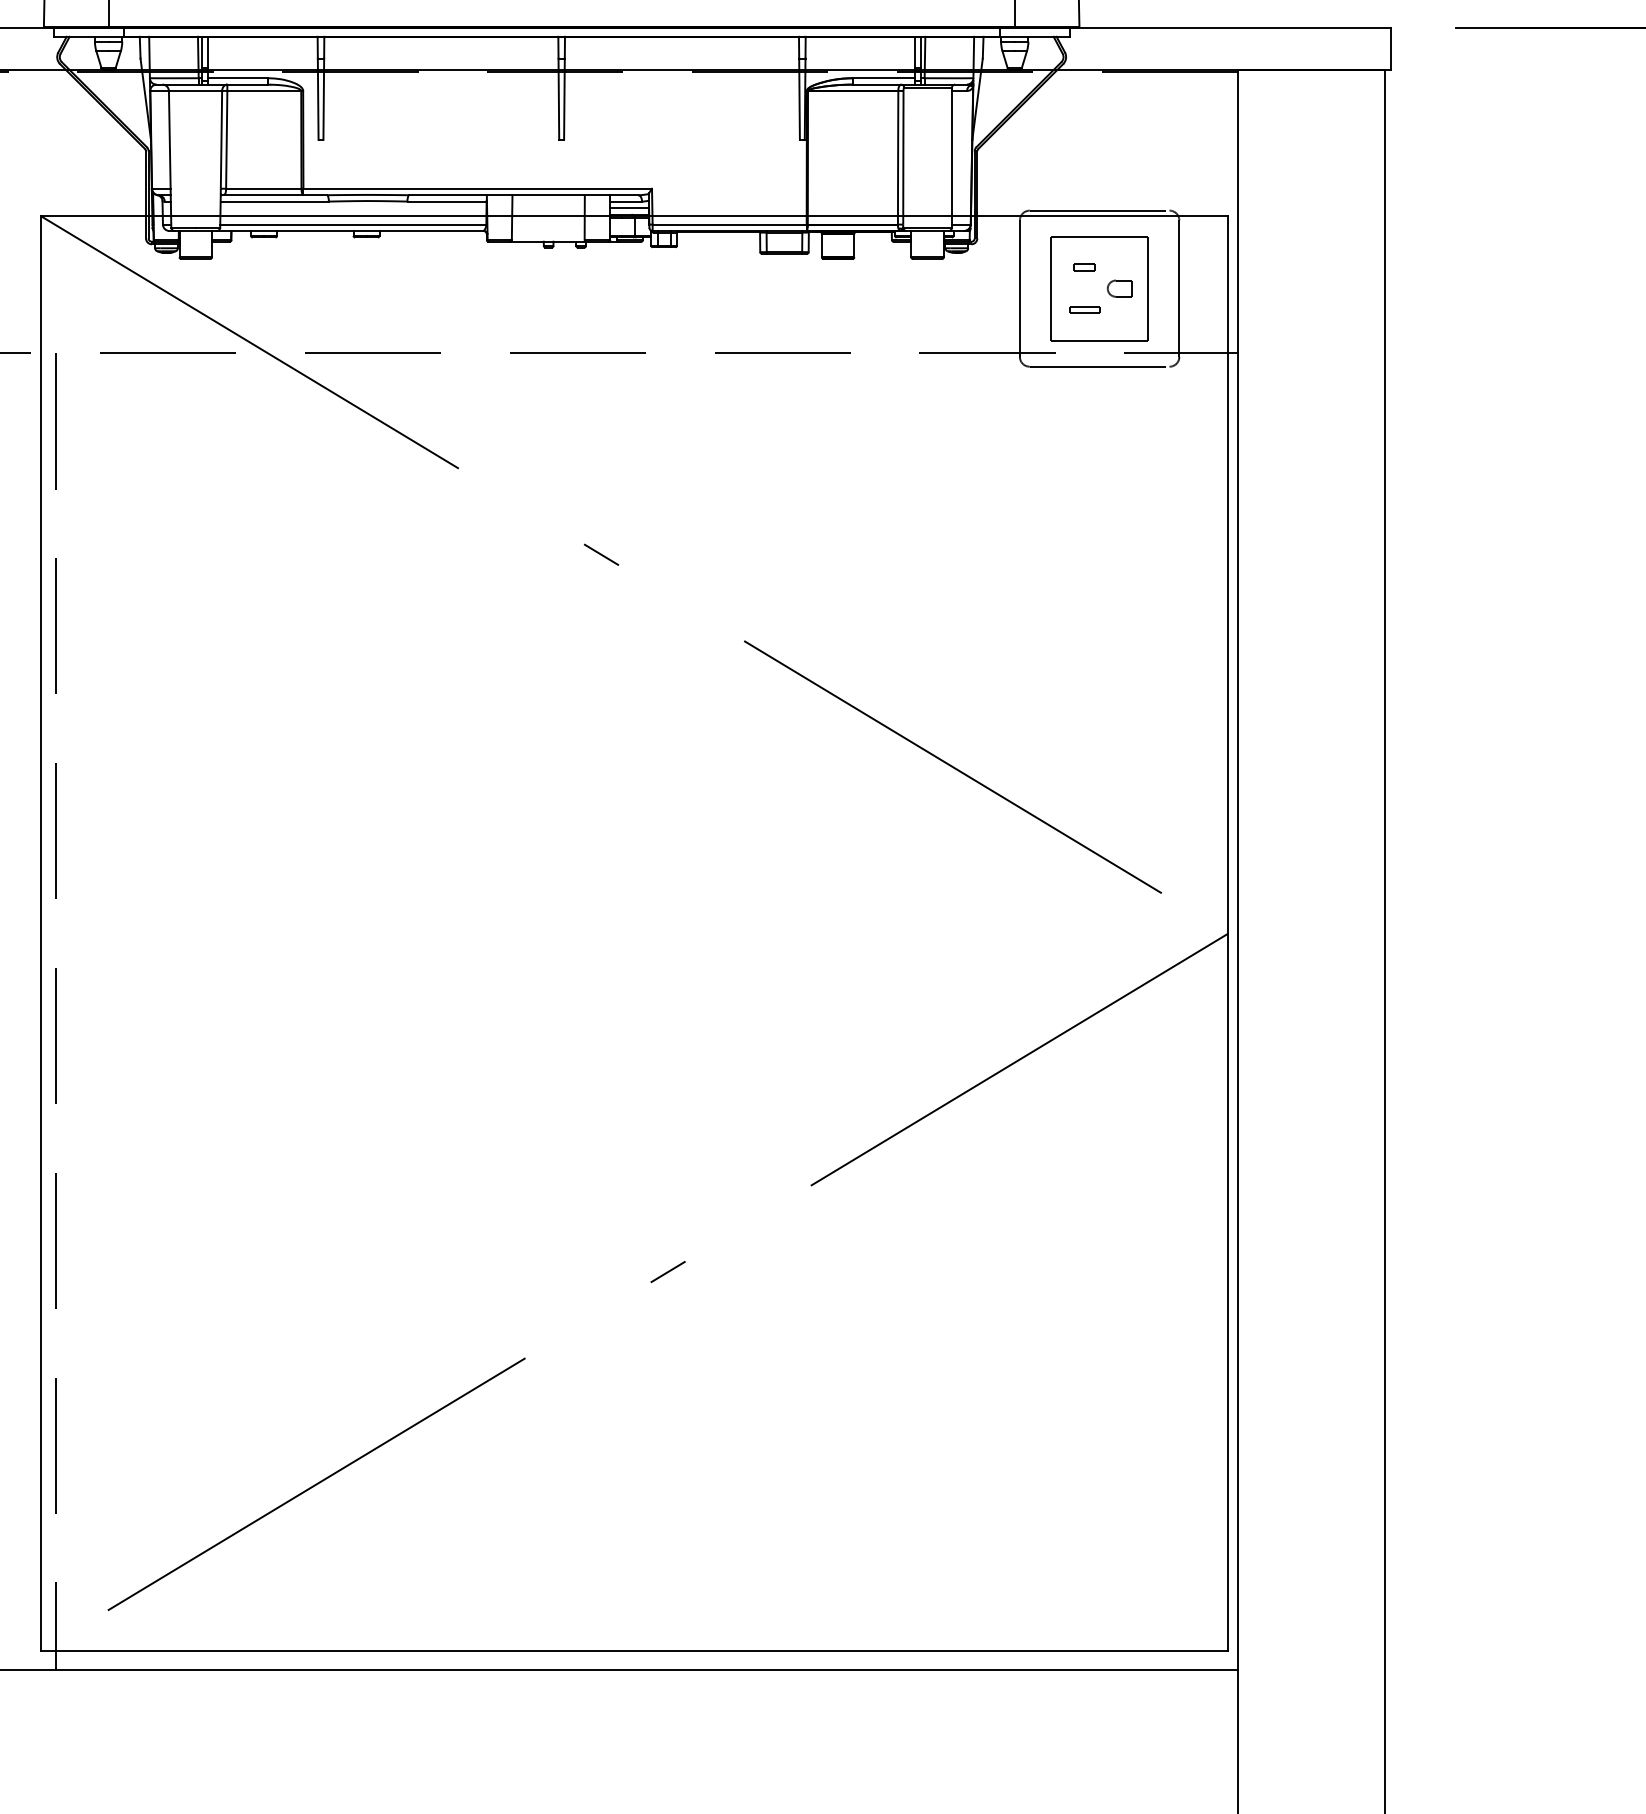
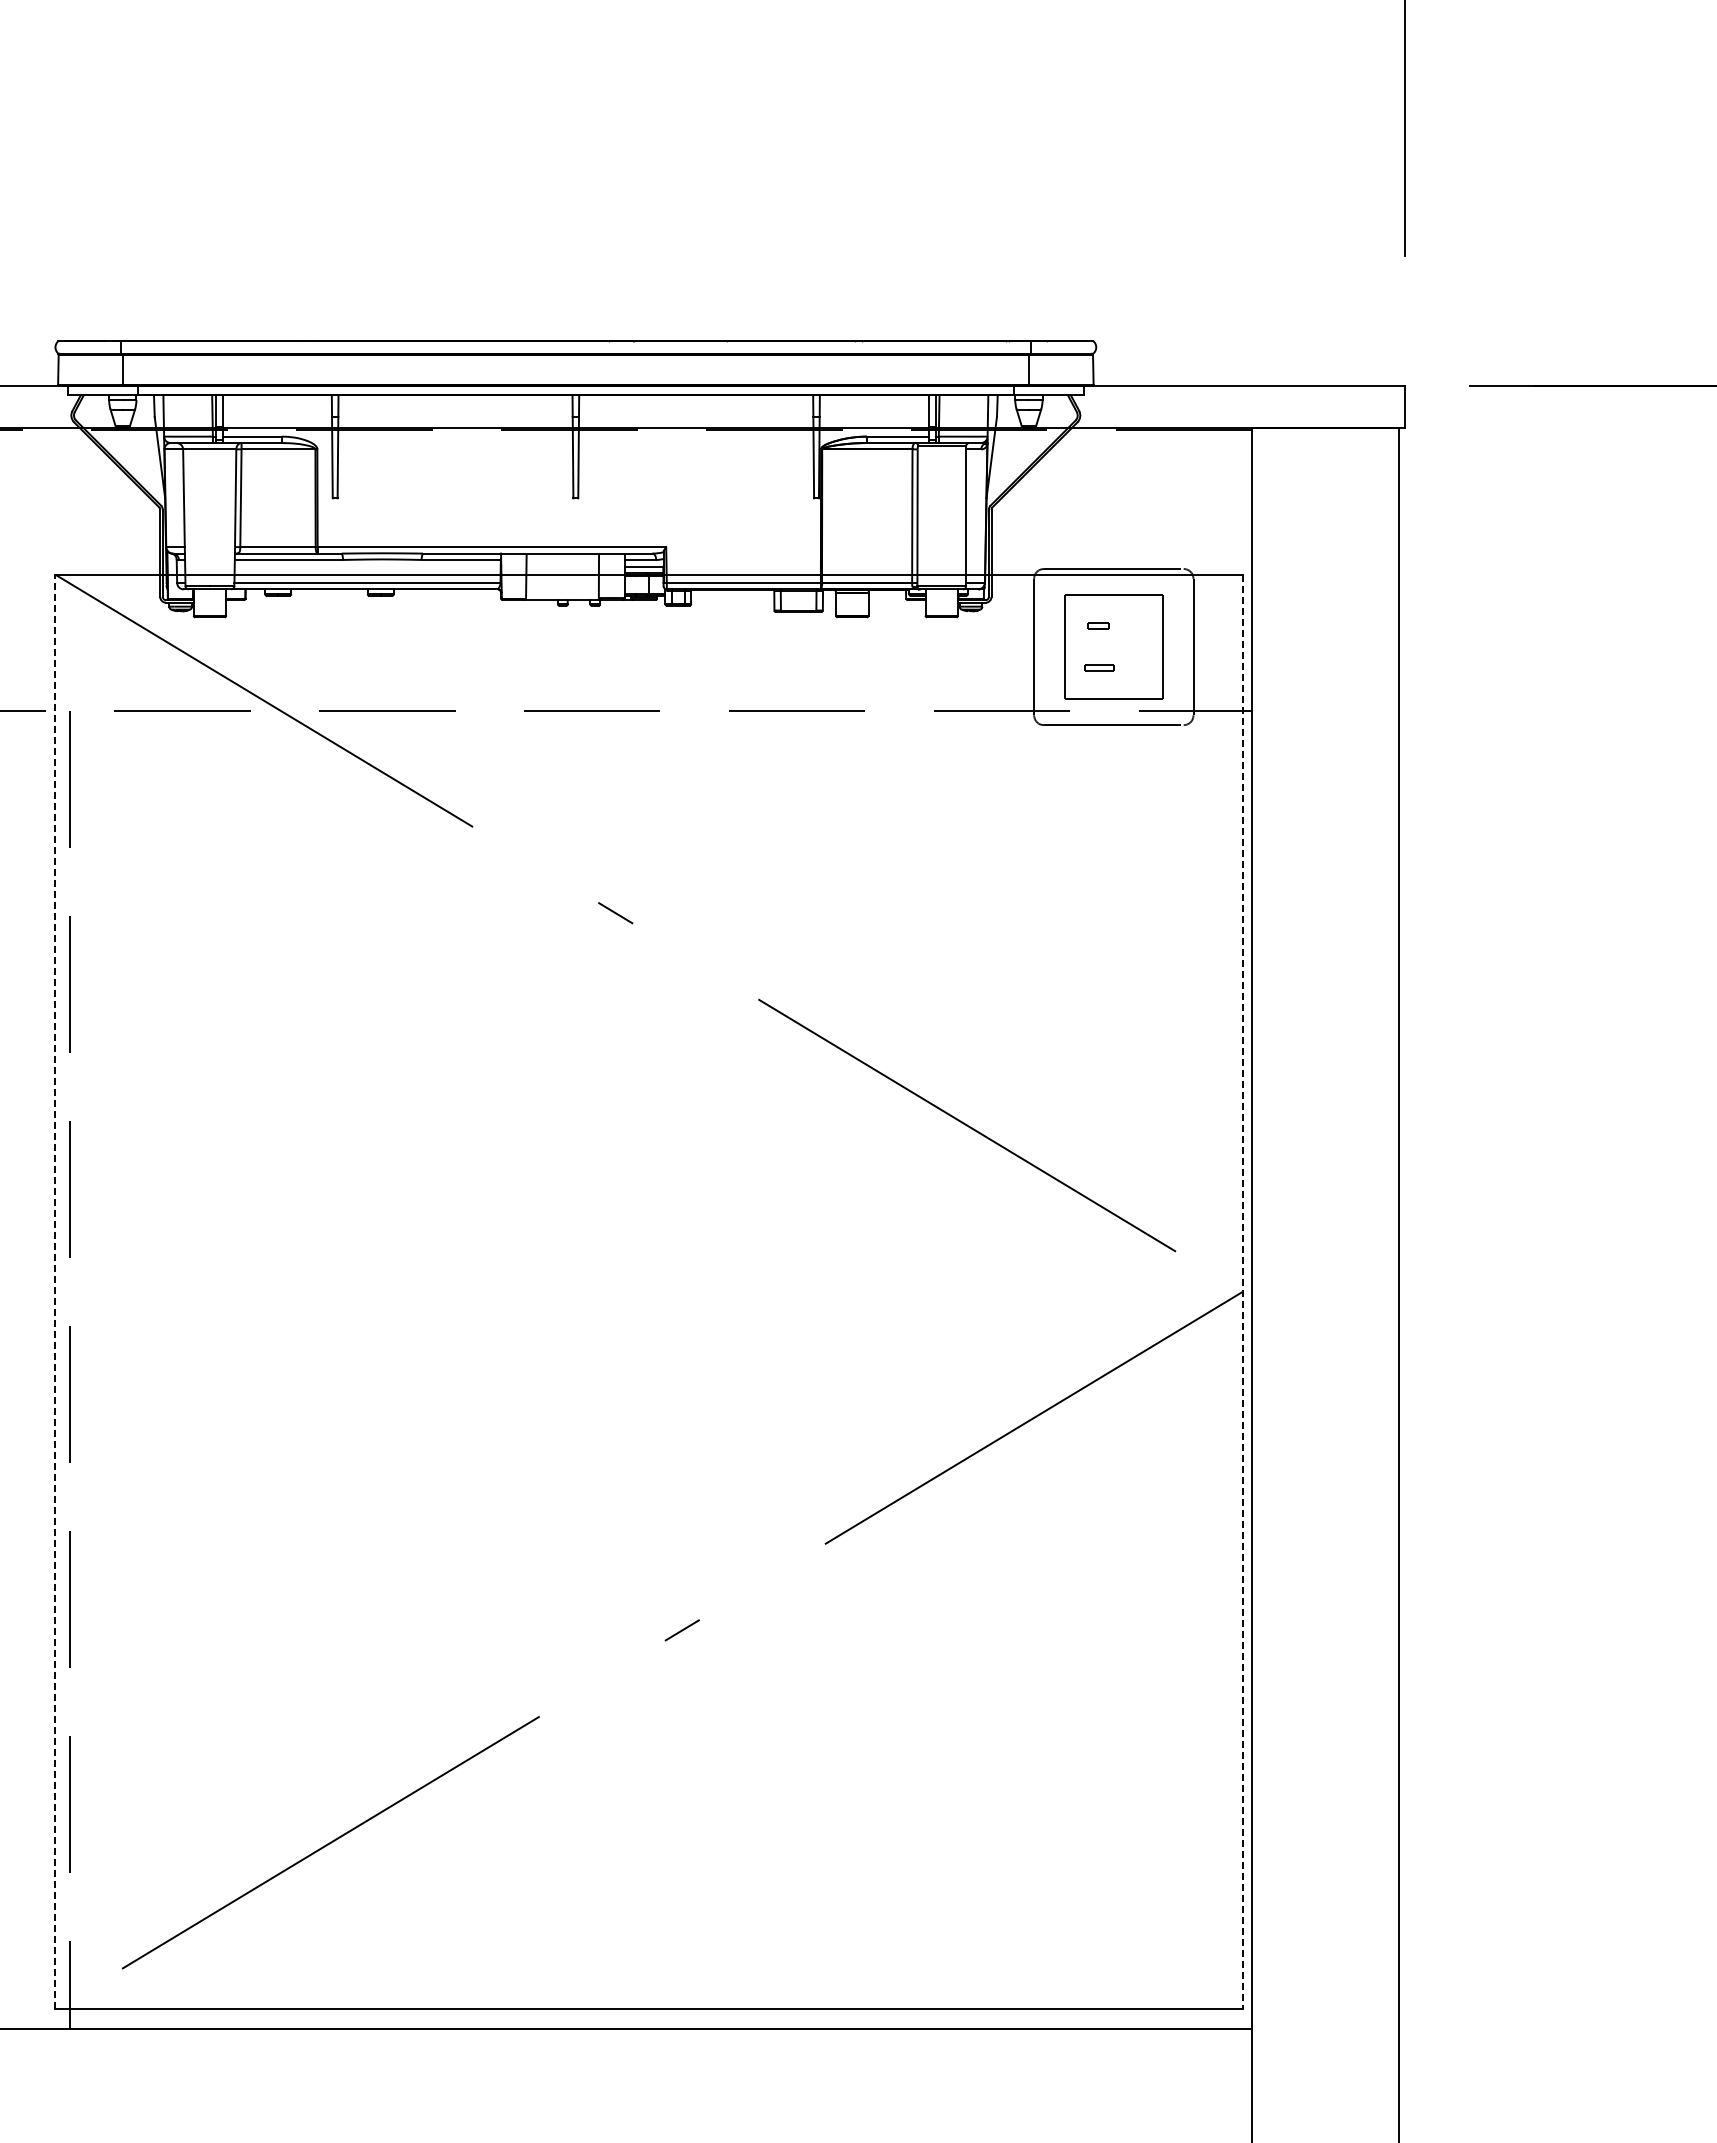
part: (1119, 289) -> (1133, 647), removed
line: (41, 933) -> (55, 1291), solid -> dashed
line: (1228, 934) -> (1242, 1292), solid -> dashed

